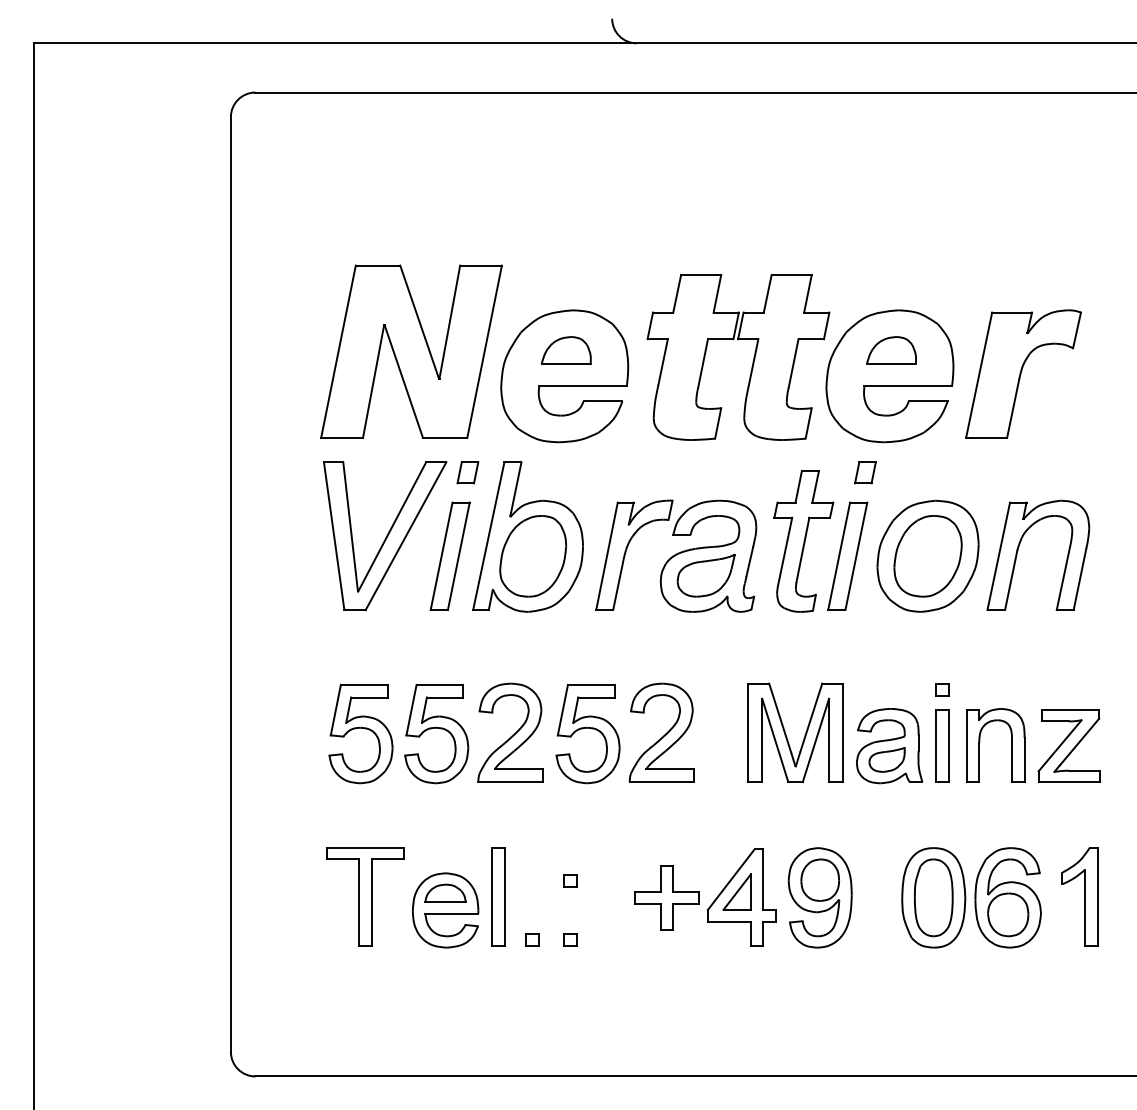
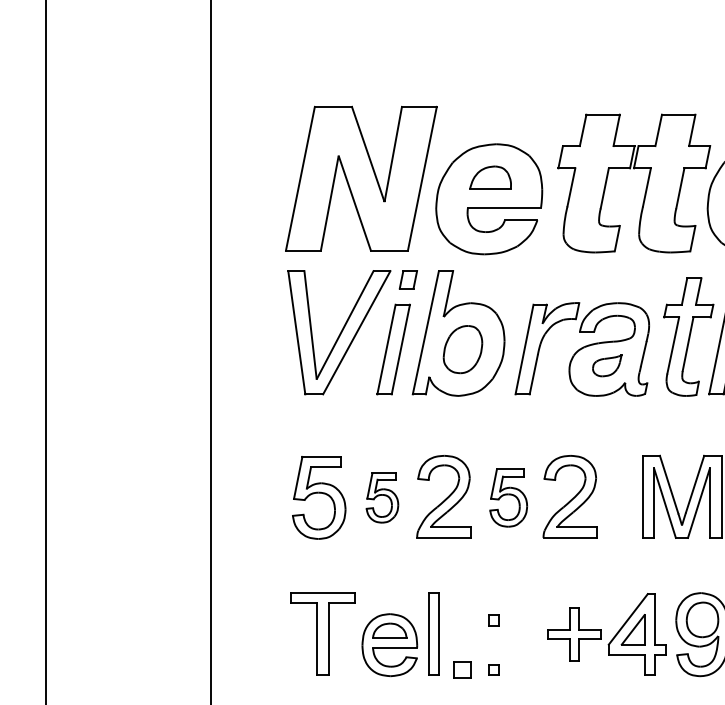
part: (533, 556) -> (463, 349), size x0.7
part: (705, 575) -> (606, 365), size x0.6
part: (436, 734) -> (382, 498), size x0.6
part: (587, 734) -> (508, 498), size x0.7
part: (532, 939) -> (462, 669), size x1.6

